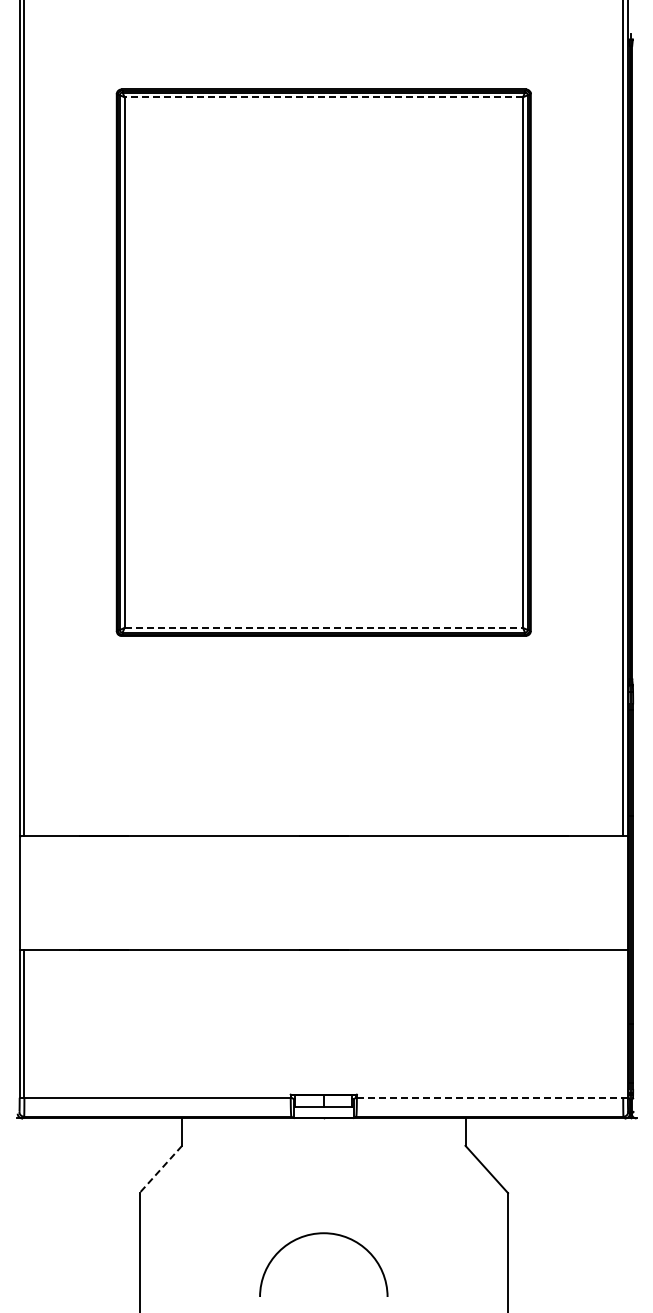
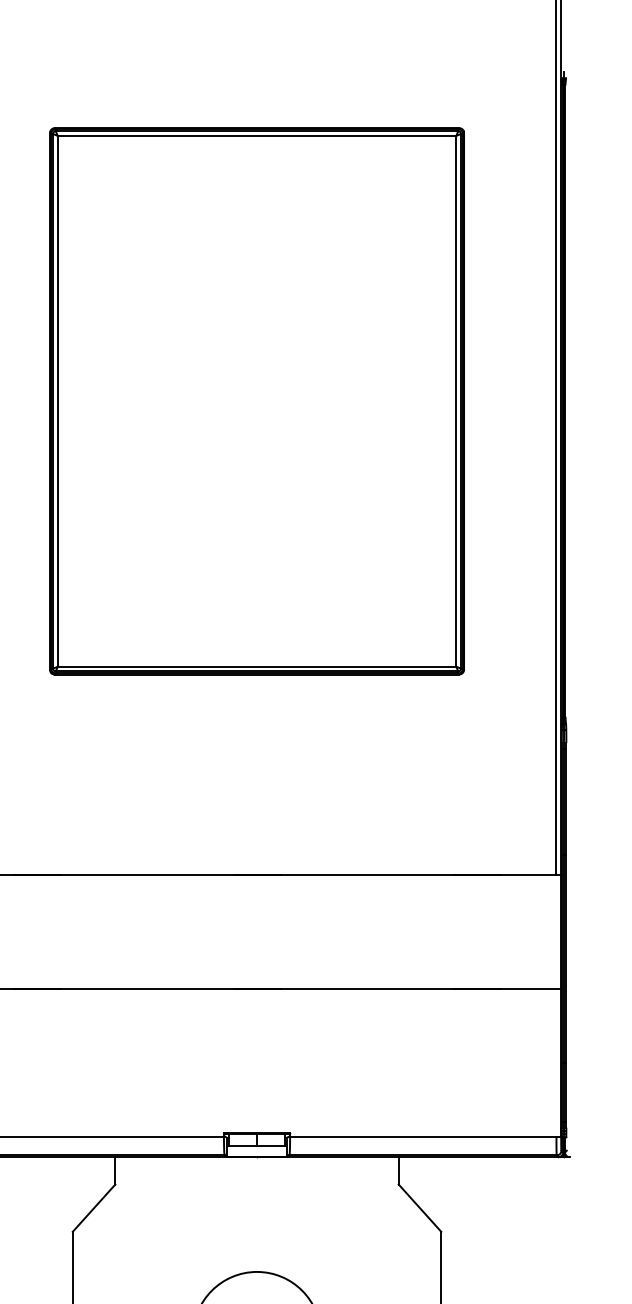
line: (323, 97) -> (256, 136), dashed -> solid
line: (324, 628) -> (257, 667), dashed -> solid
line: (490, 1097) -> (423, 1136), dashed -> solid
line: (160, 1169) -> (93, 1208), dashed -> solid

